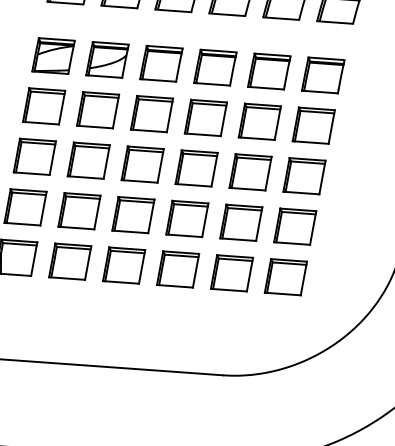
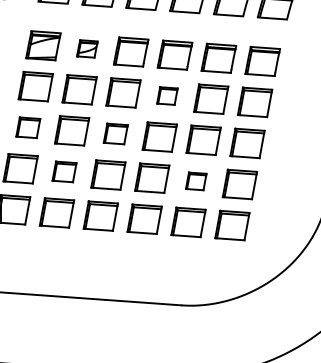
part: (107, 59) -> (87, 48), size x0.6
part: (206, 117) -> (167, 95), size x0.6
part: (35, 156) -> (28, 127), size x0.7
part: (142, 163) -> (115, 133), size x0.7
part: (79, 210) -> (64, 171), size x0.7
part: (241, 223) -> (196, 181), size x0.6

